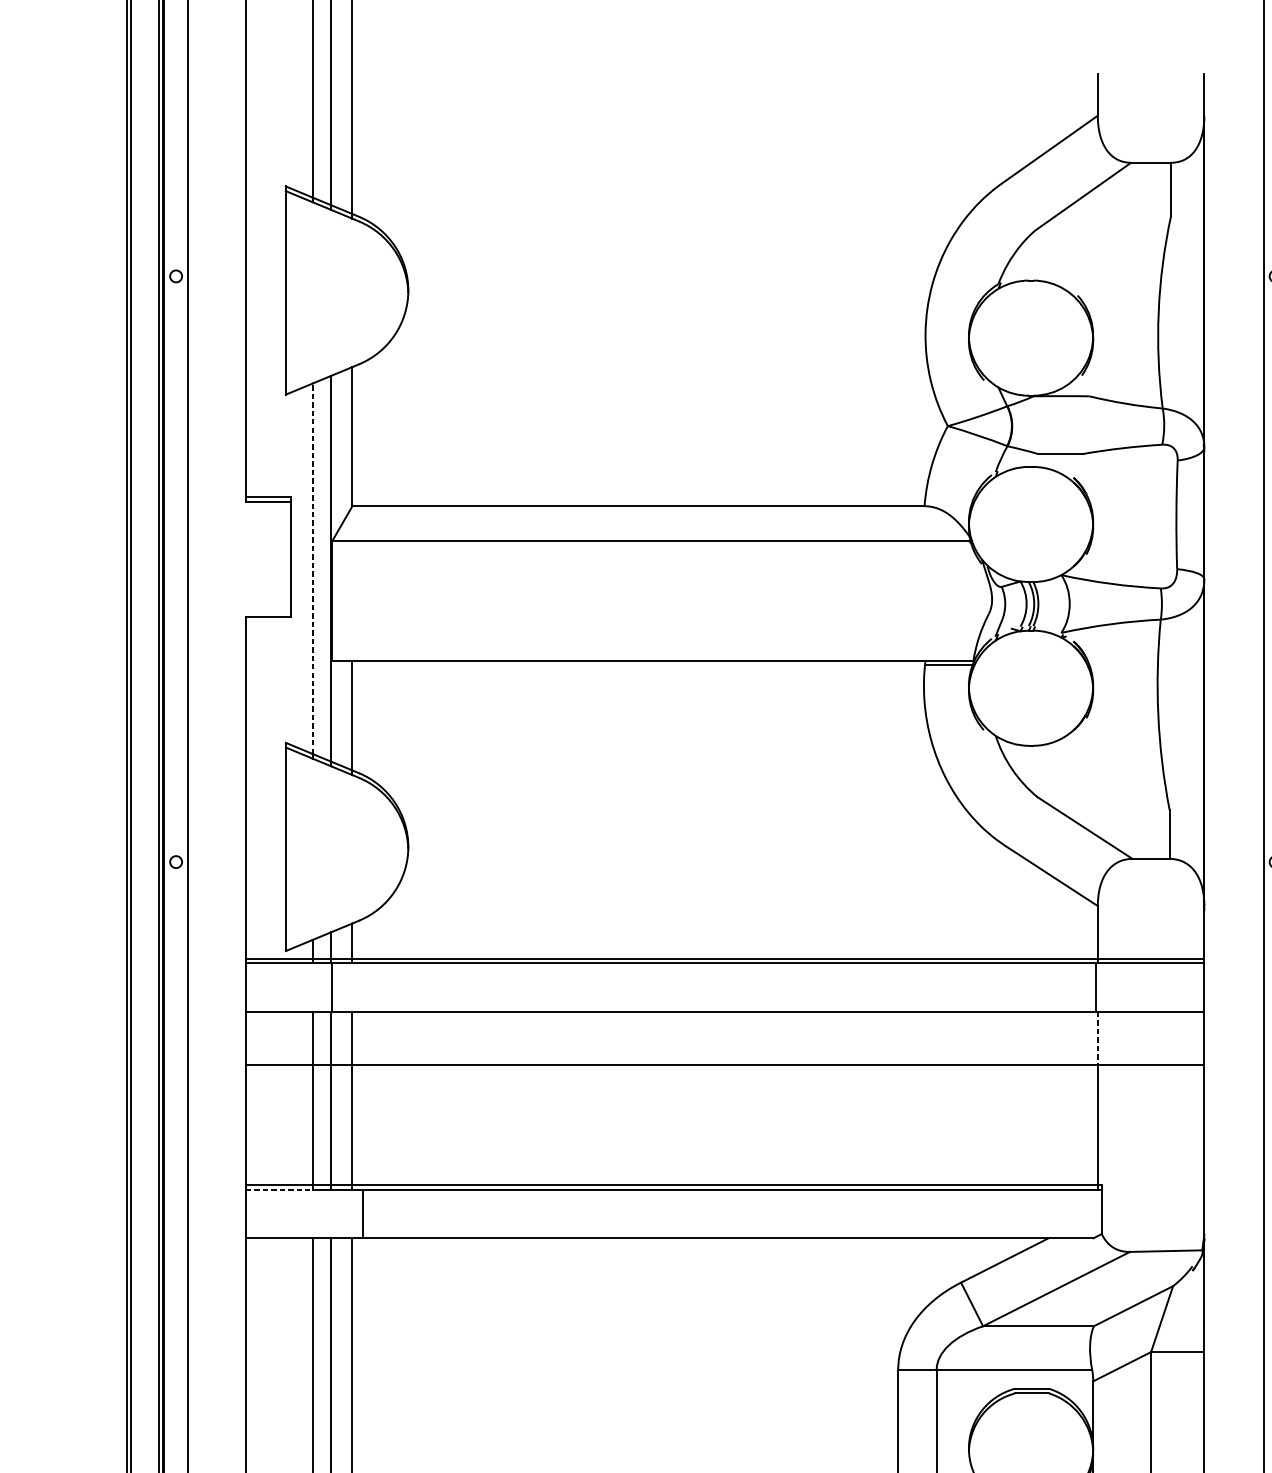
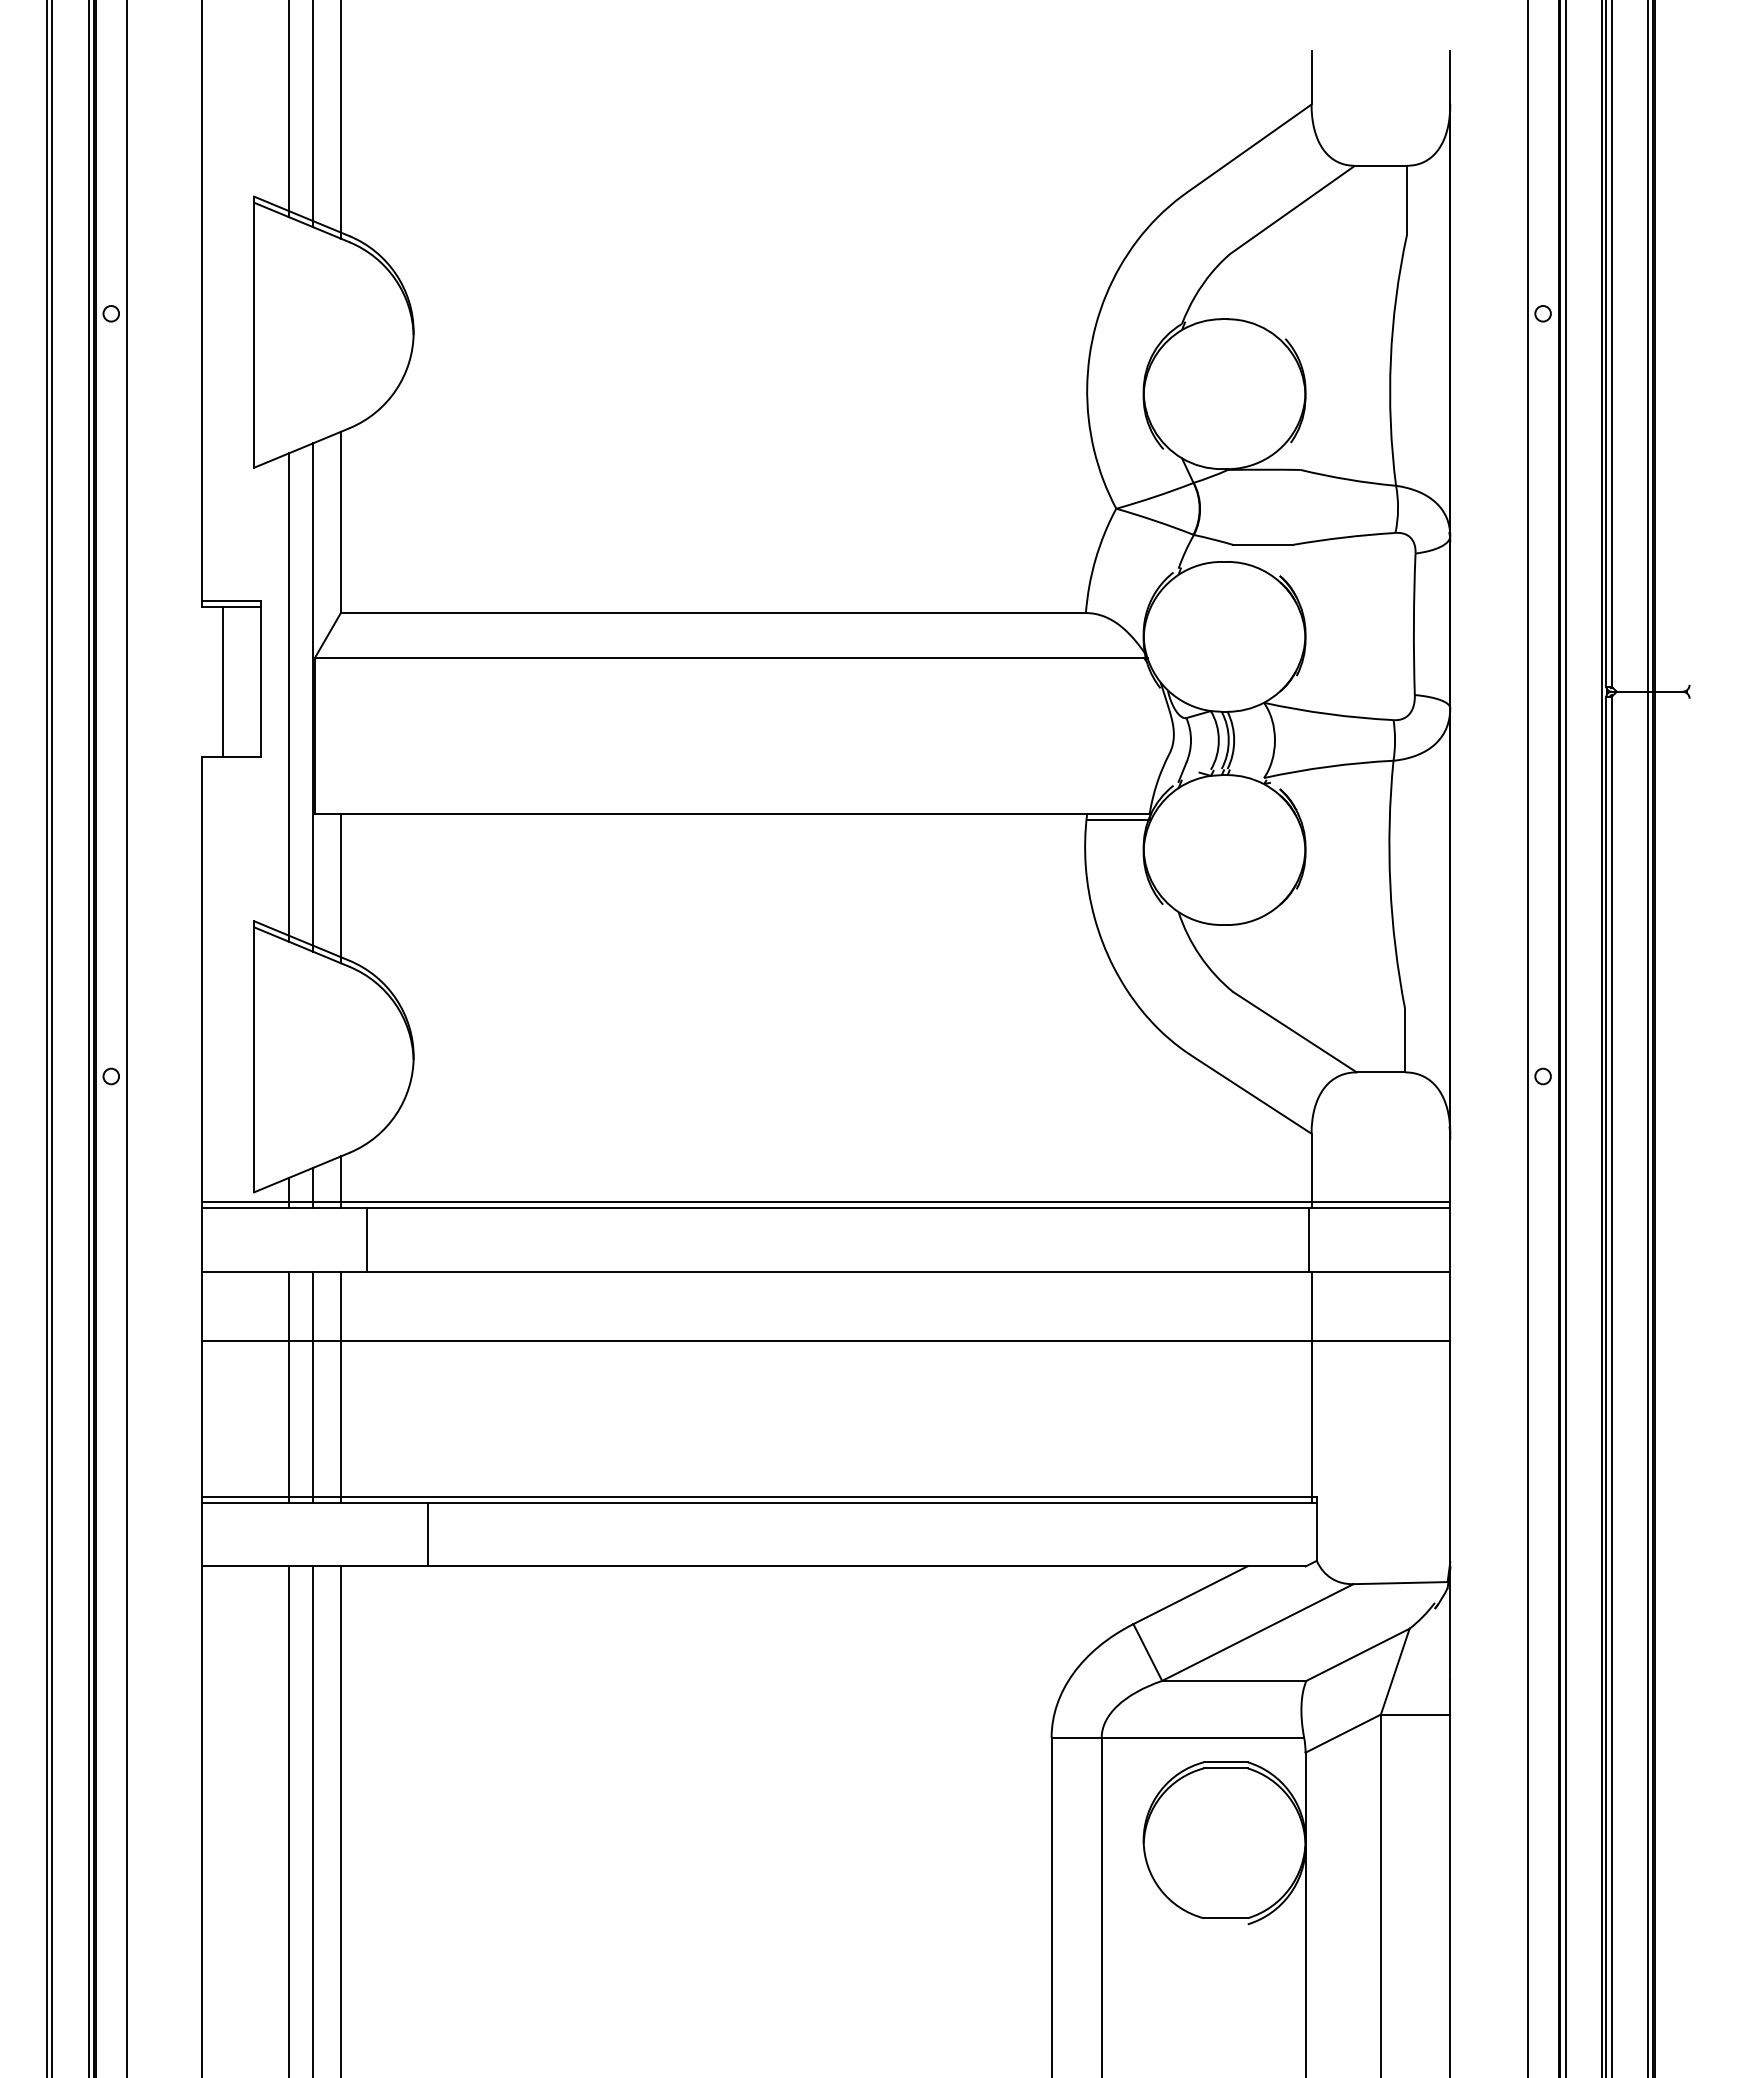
line: (262, 558) -> (223, 681), added
line: (312, 568) -> (288, 694), dashed -> solid
line: (332, 987) -> (367, 1239), moved
line: (1097, 1038) -> (1311, 1306), dashed -> solid
line: (279, 1189) -> (246, 1503), dashed -> solid
line: (362, 1213) -> (427, 1534), moved

